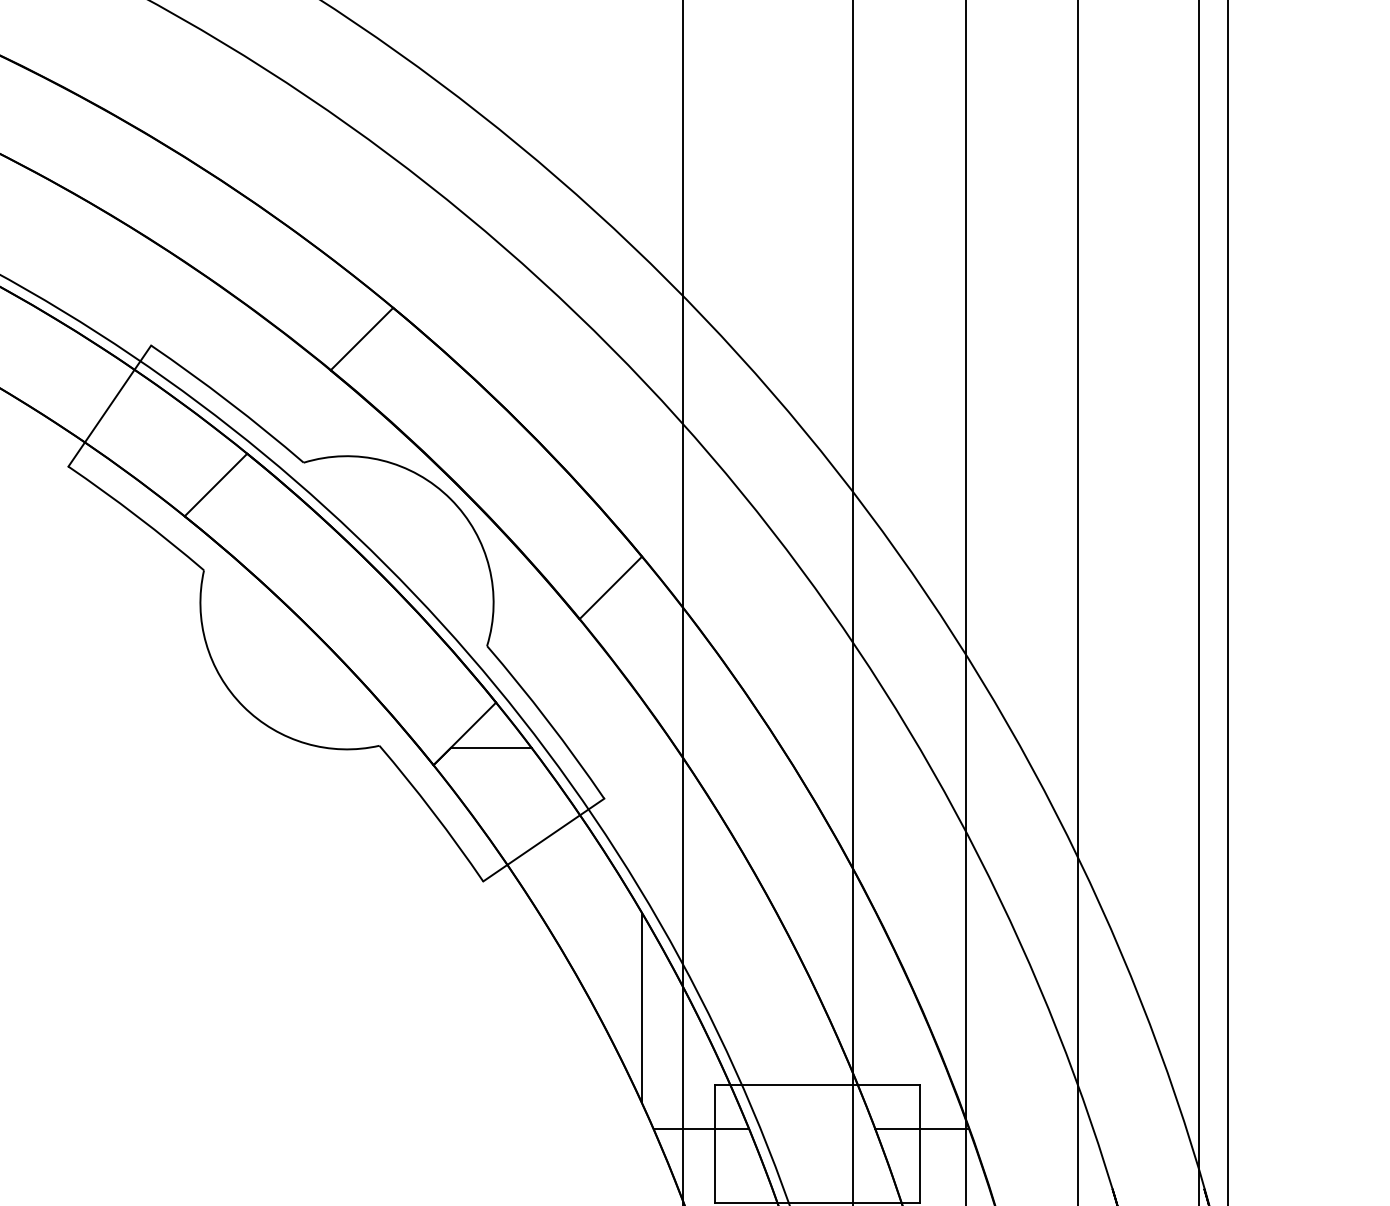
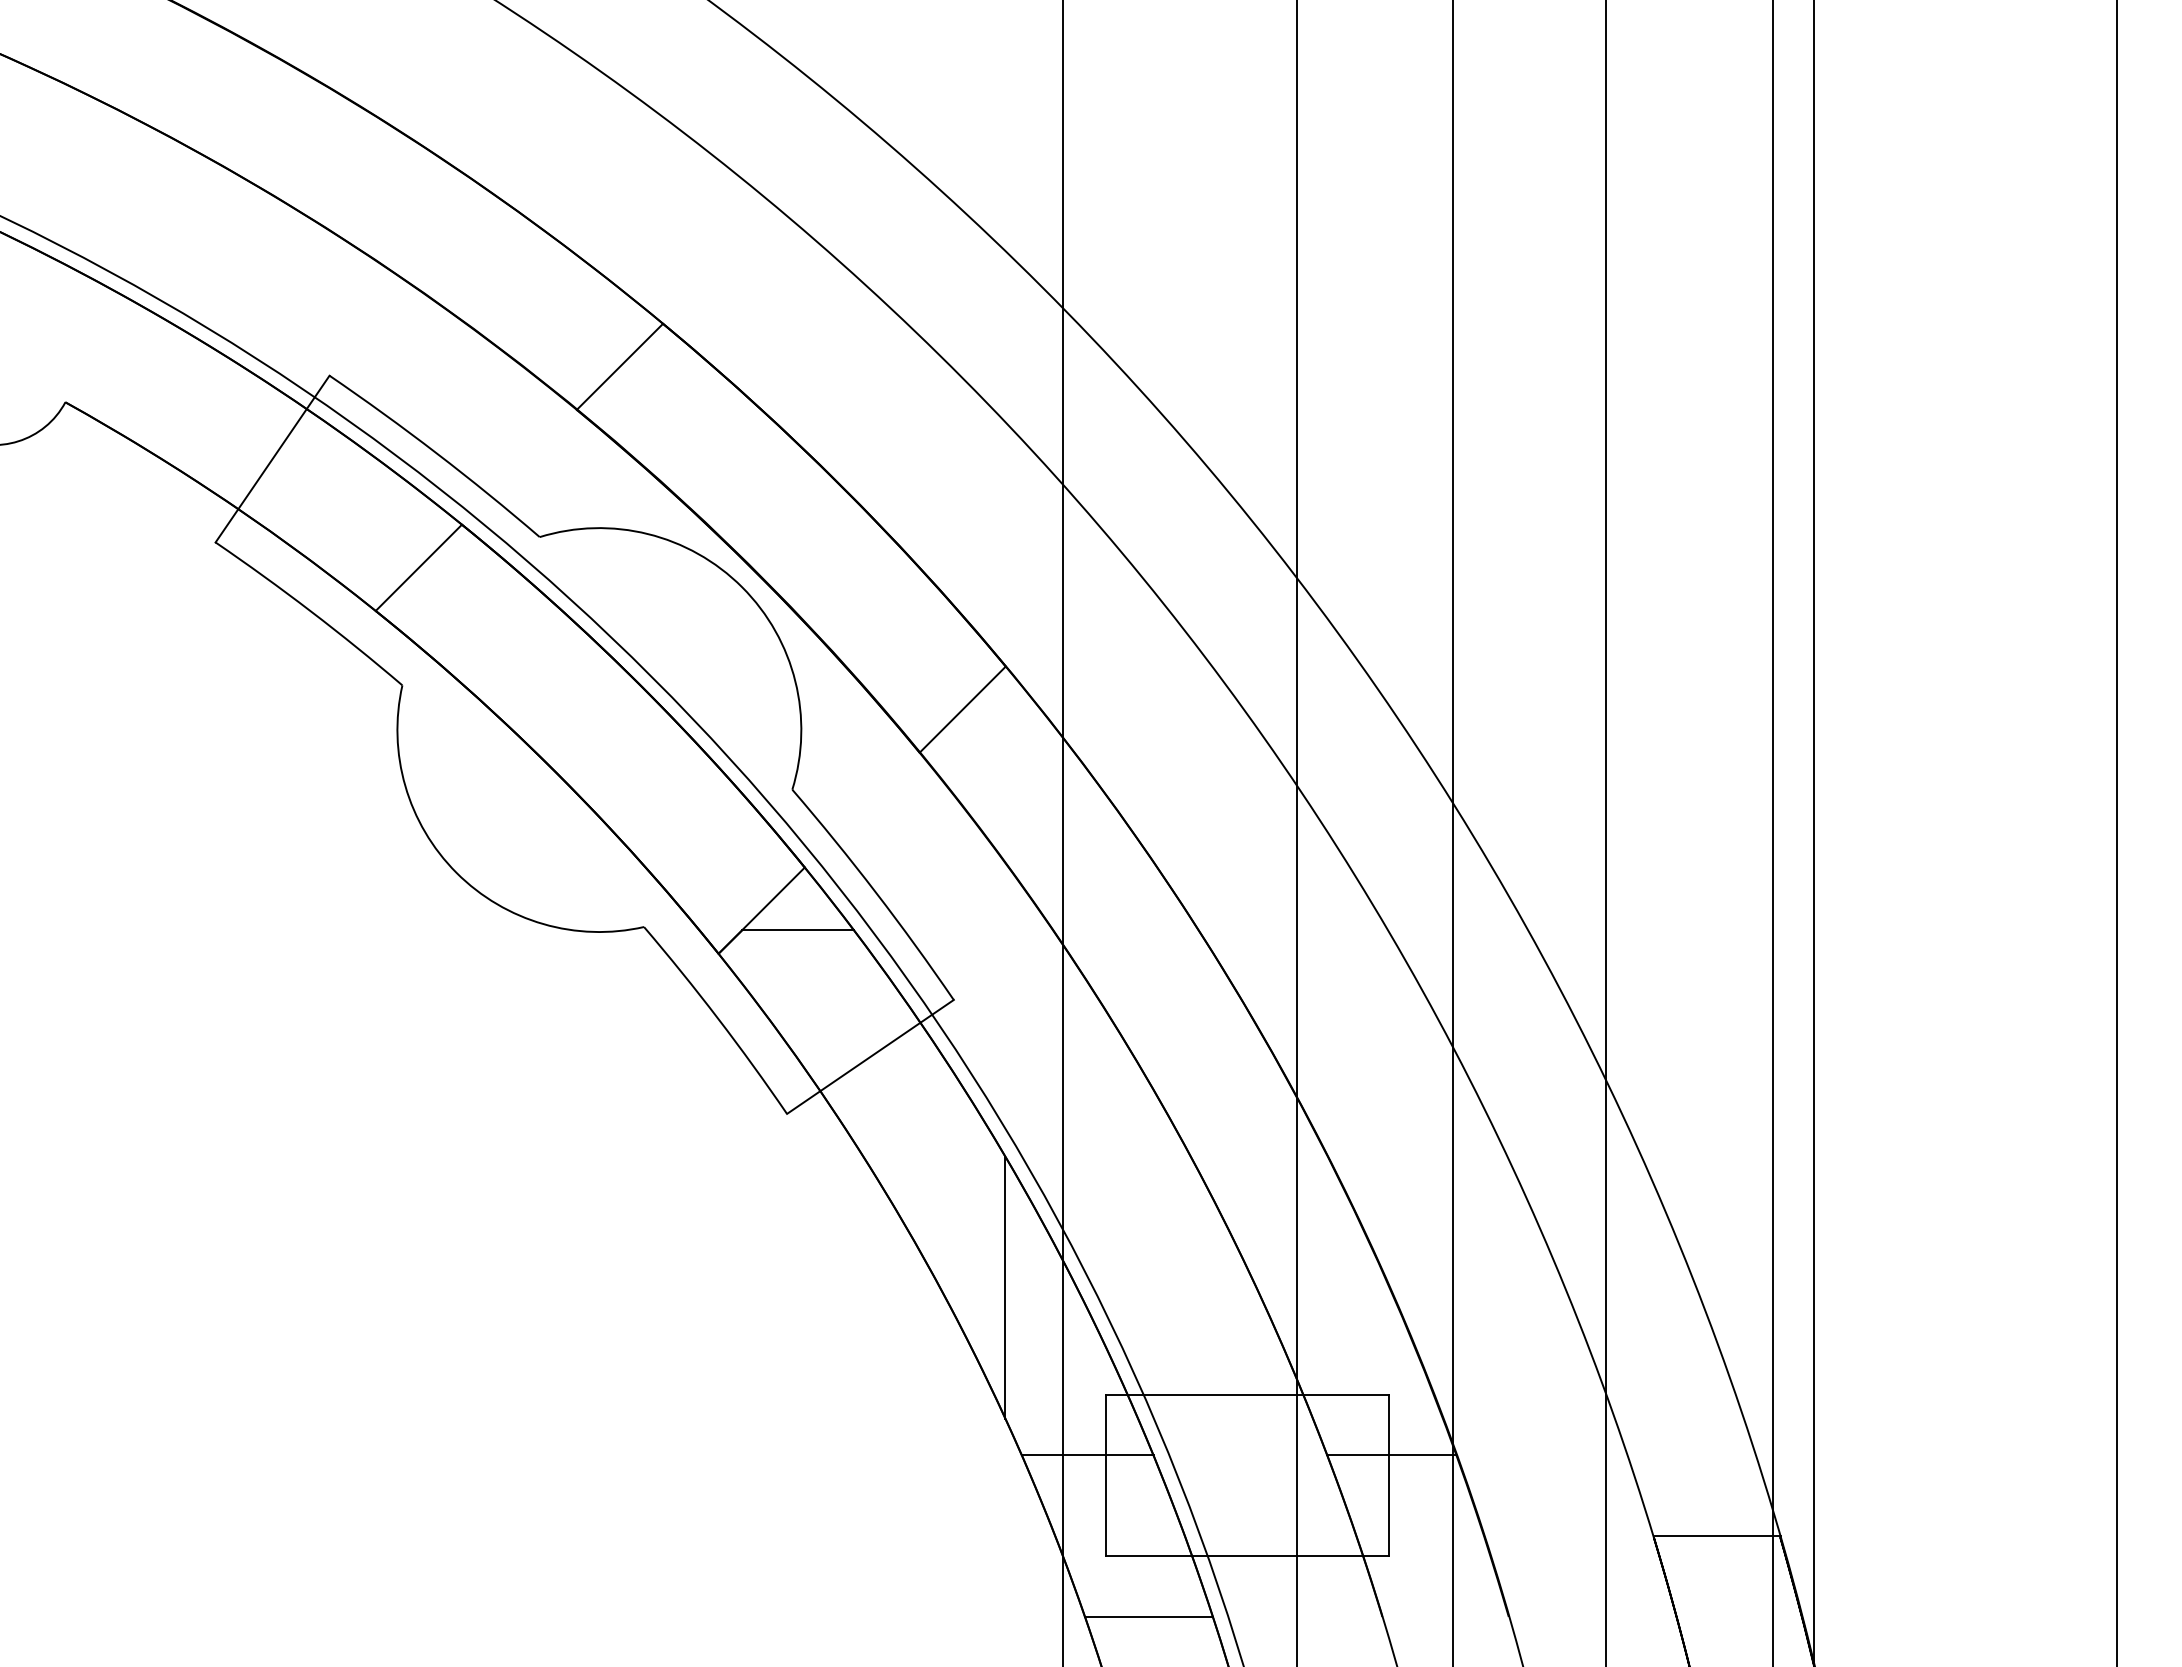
line: (1159, 1188) -> (1718, 1536), added

